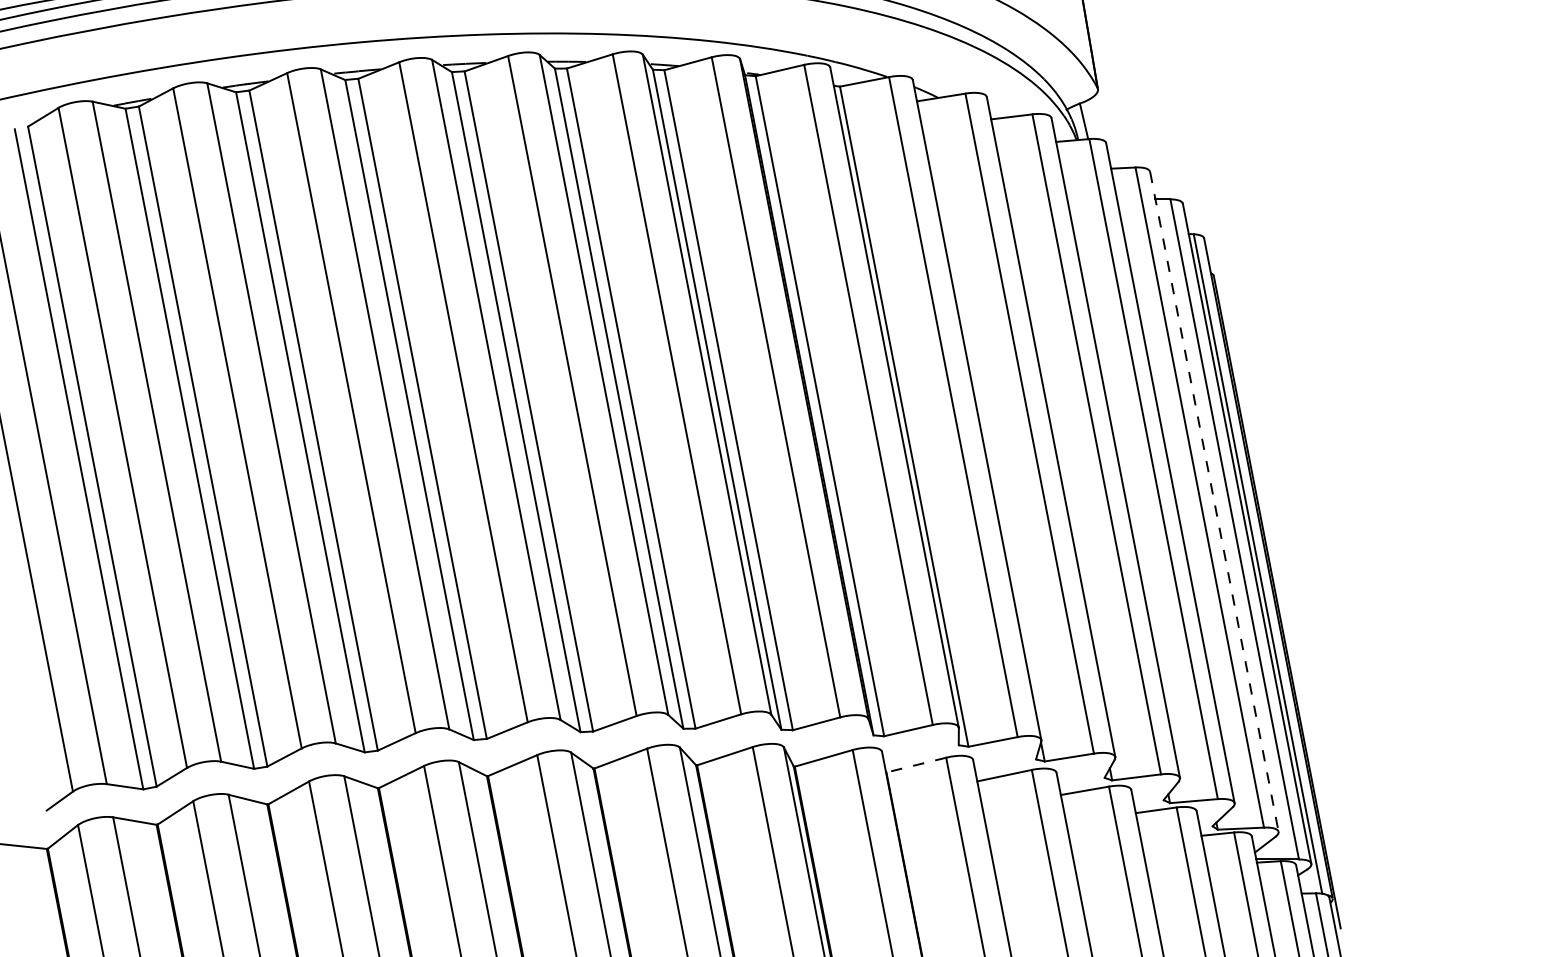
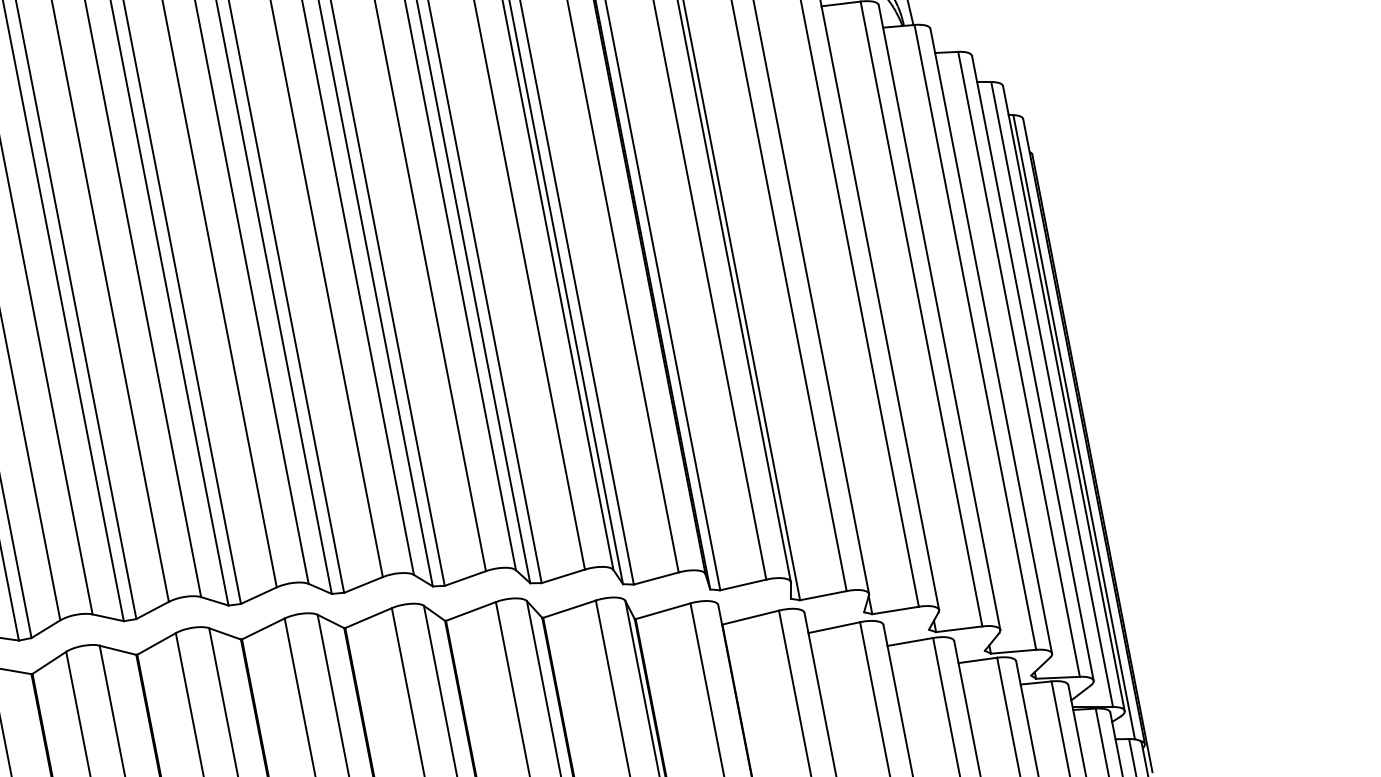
line: (1214, 502) -> (1033, 369), dashed -> solid
line: (916, 765) -> (750, 618), dashed -> solid

